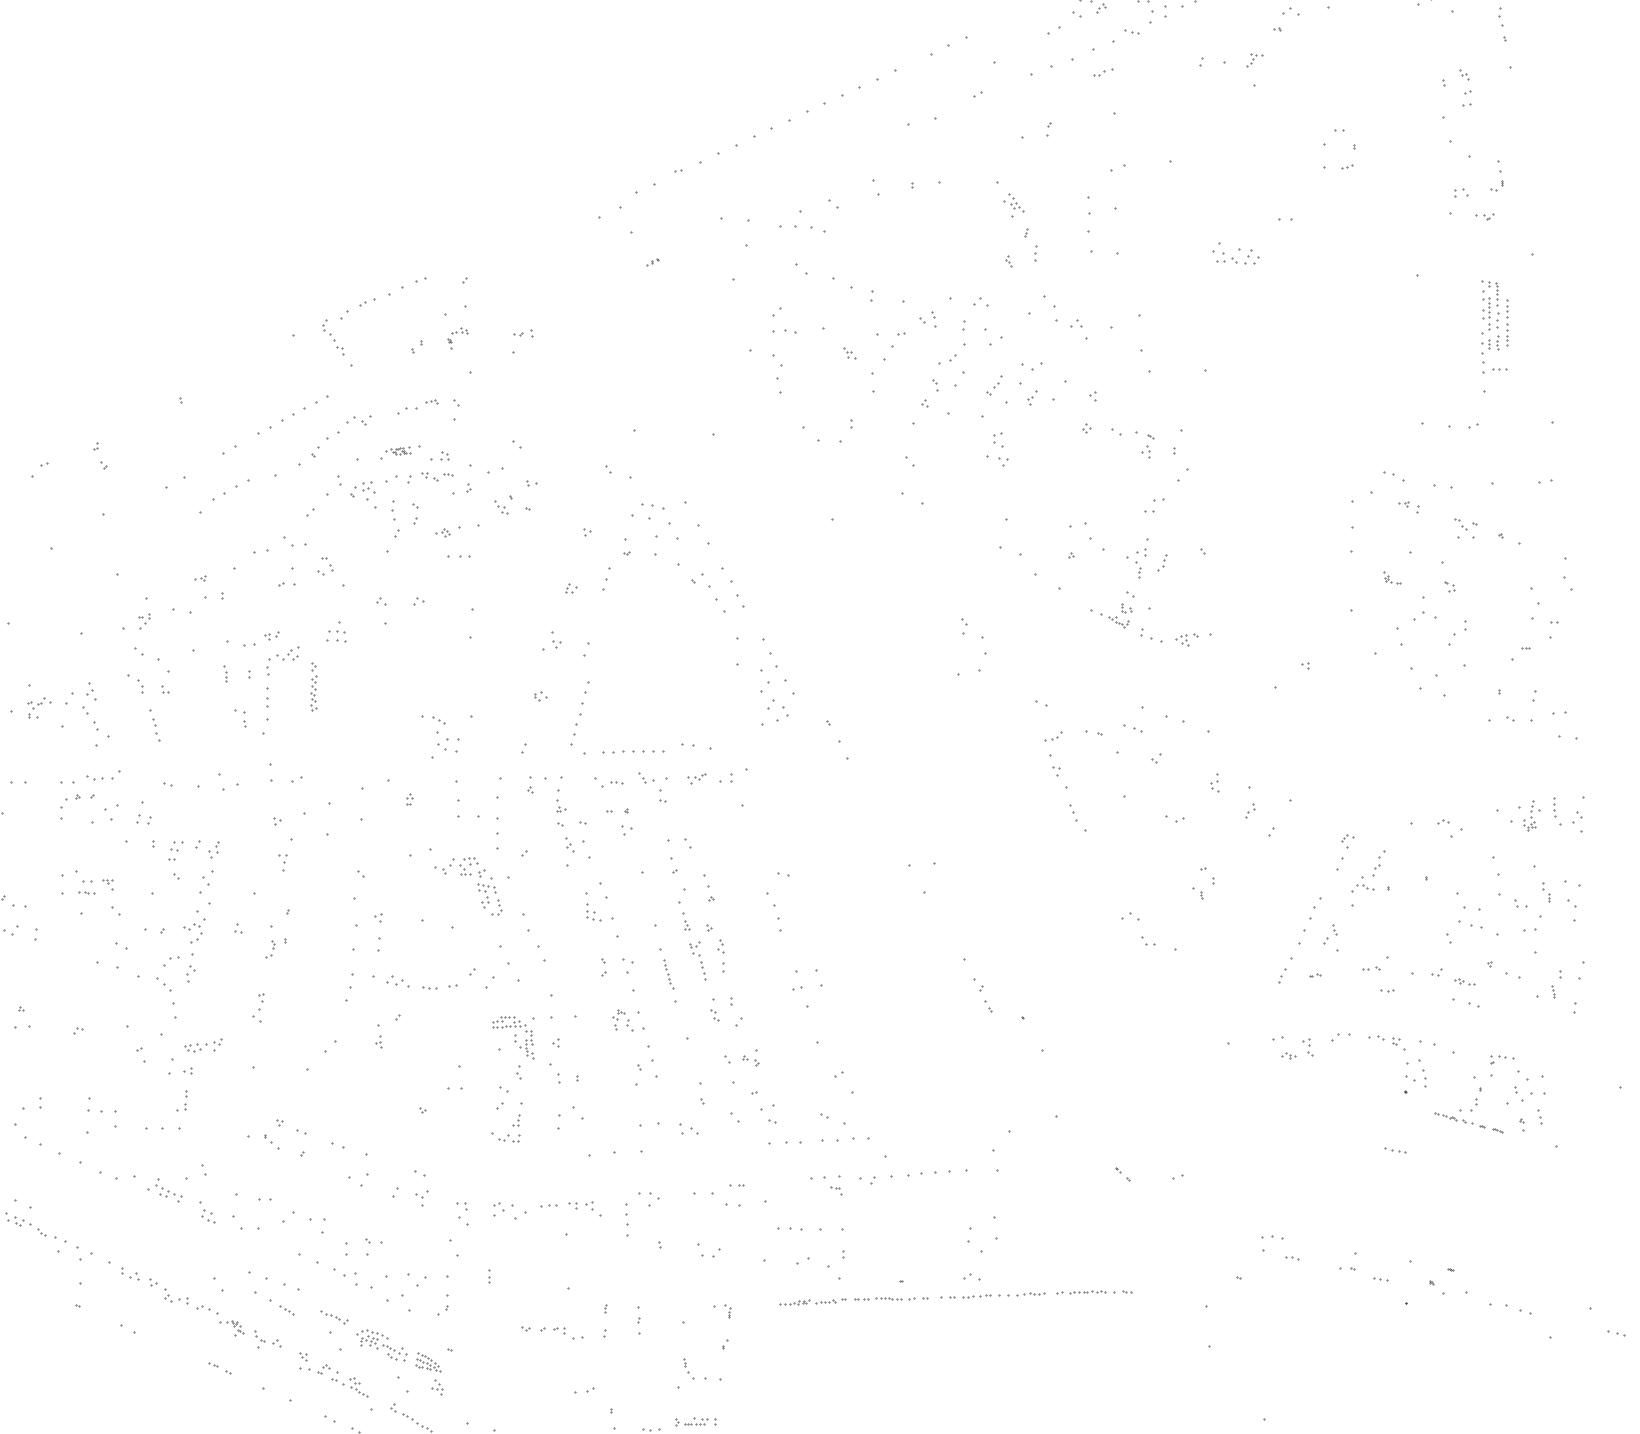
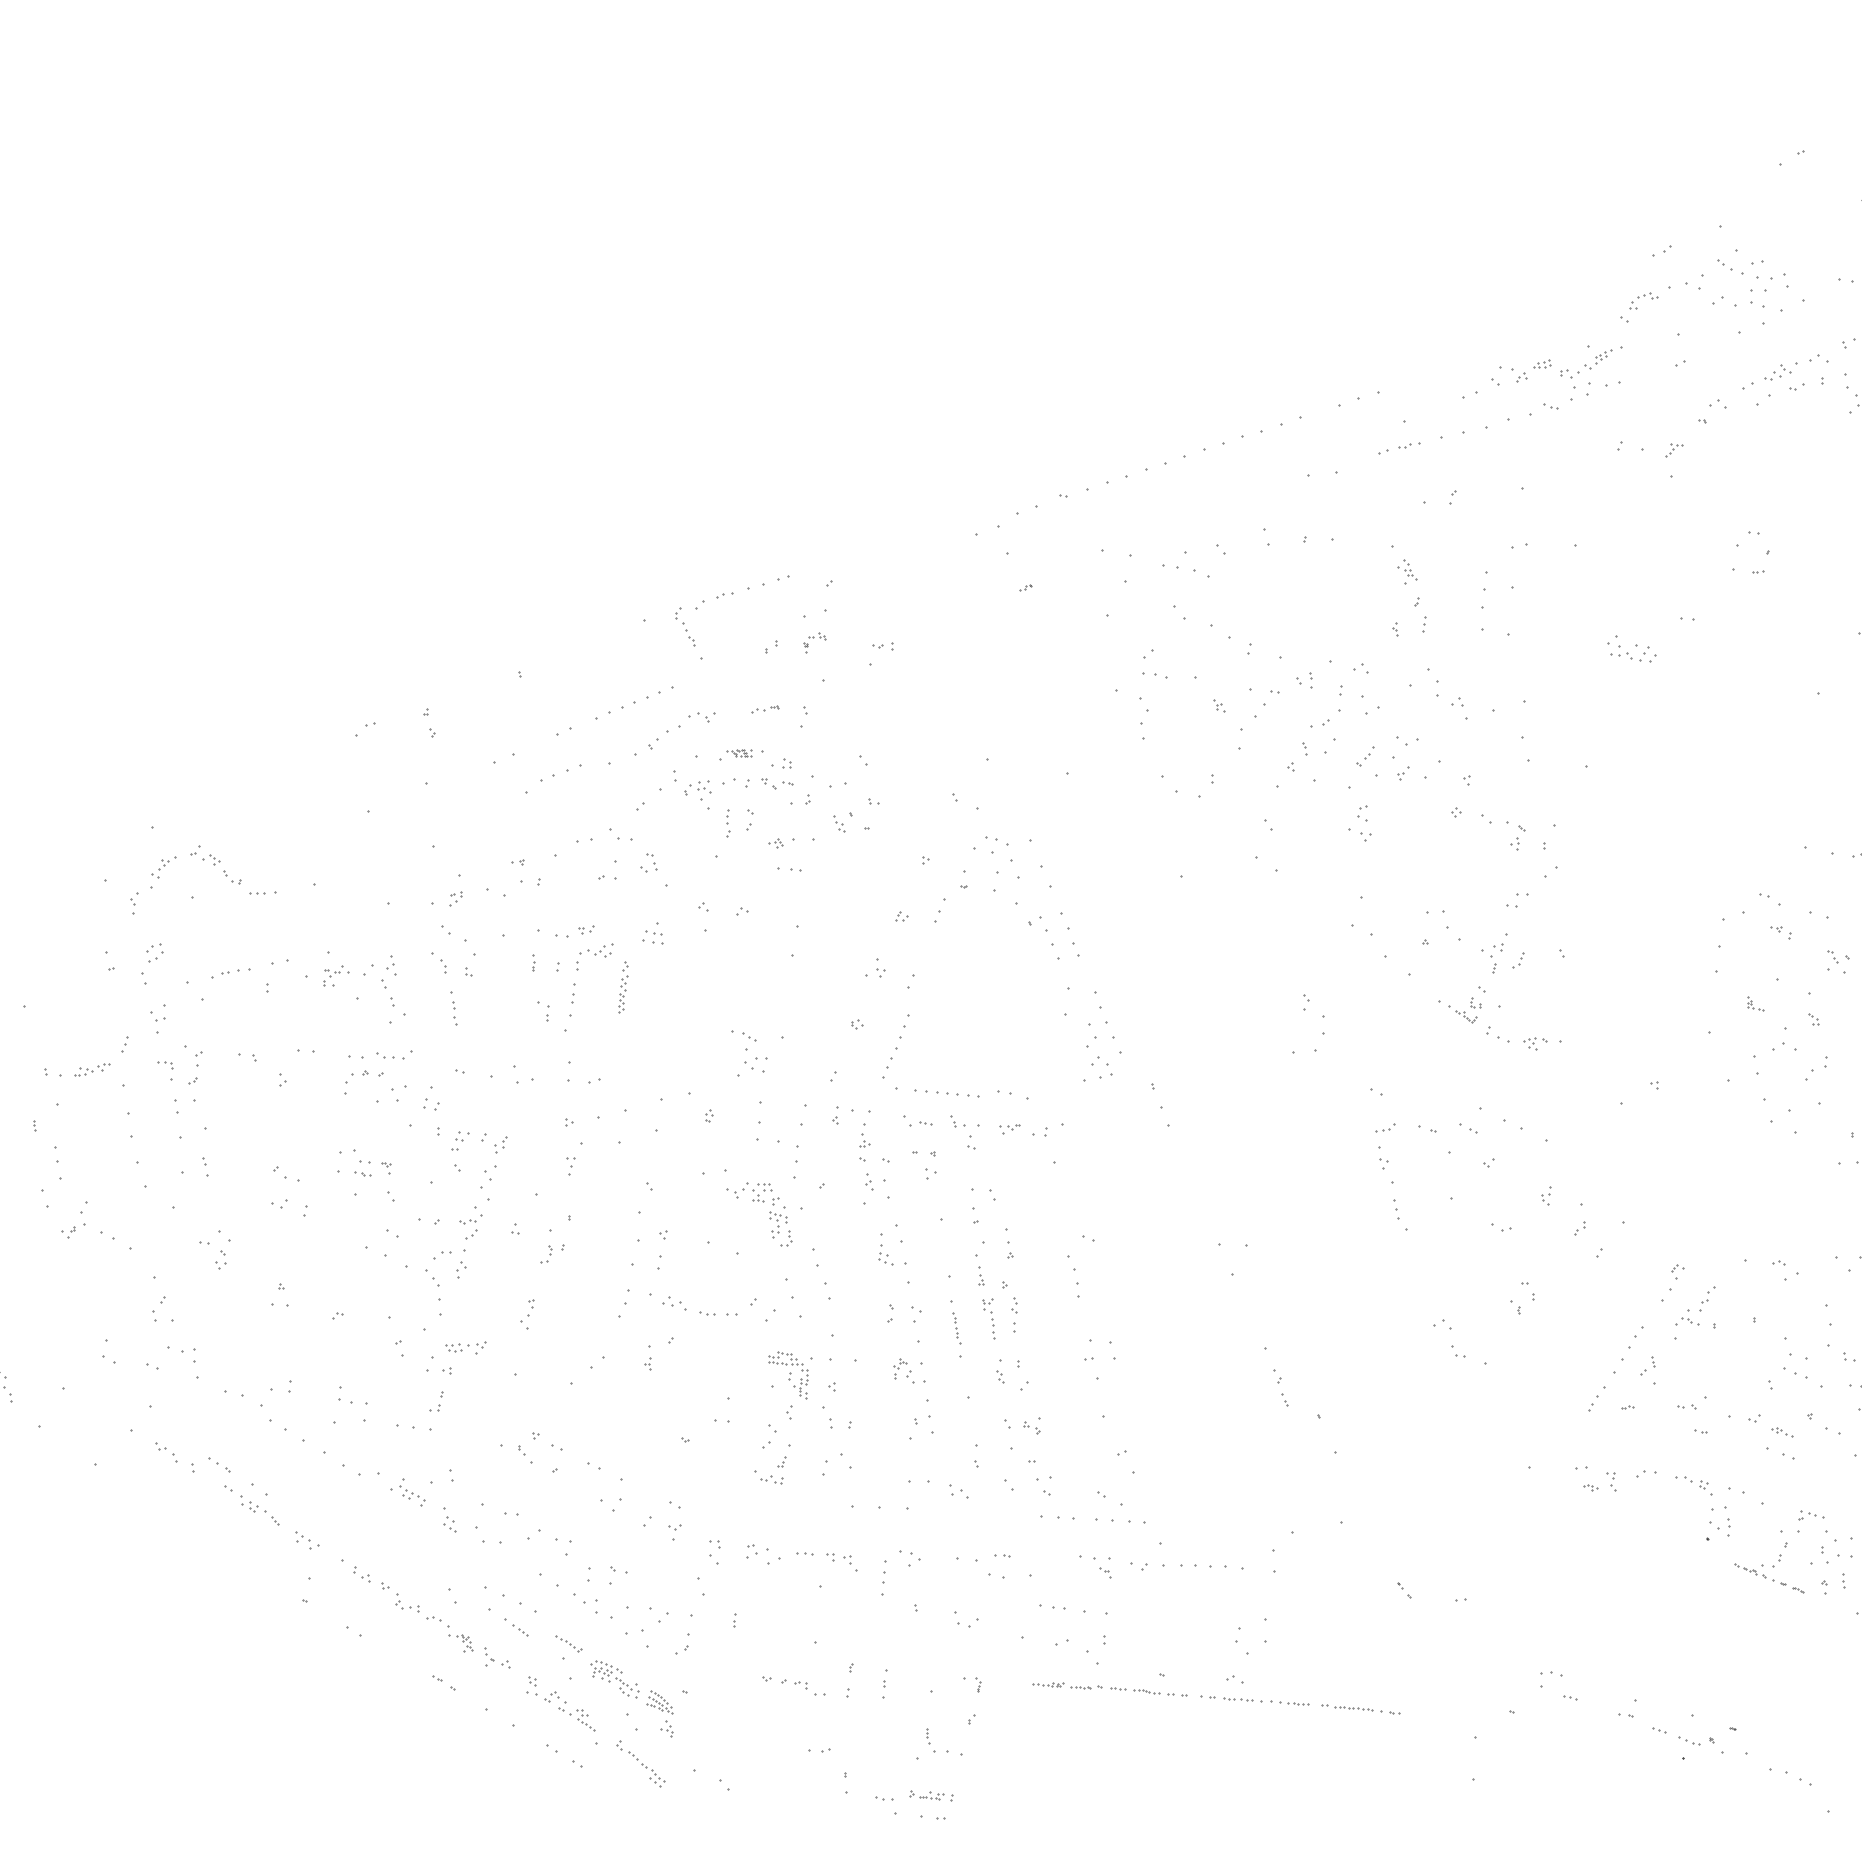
part: (1103, 73) -> (1409, 445), moved
part: (418, 406) -> (765, 709), size x0.62
part: (395, 519) -> (728, 823), size x0.71
part: (1394, 1149) -> (1689, 1740), moved
part: (74, 1247) -> (307, 1540), size x0.62

